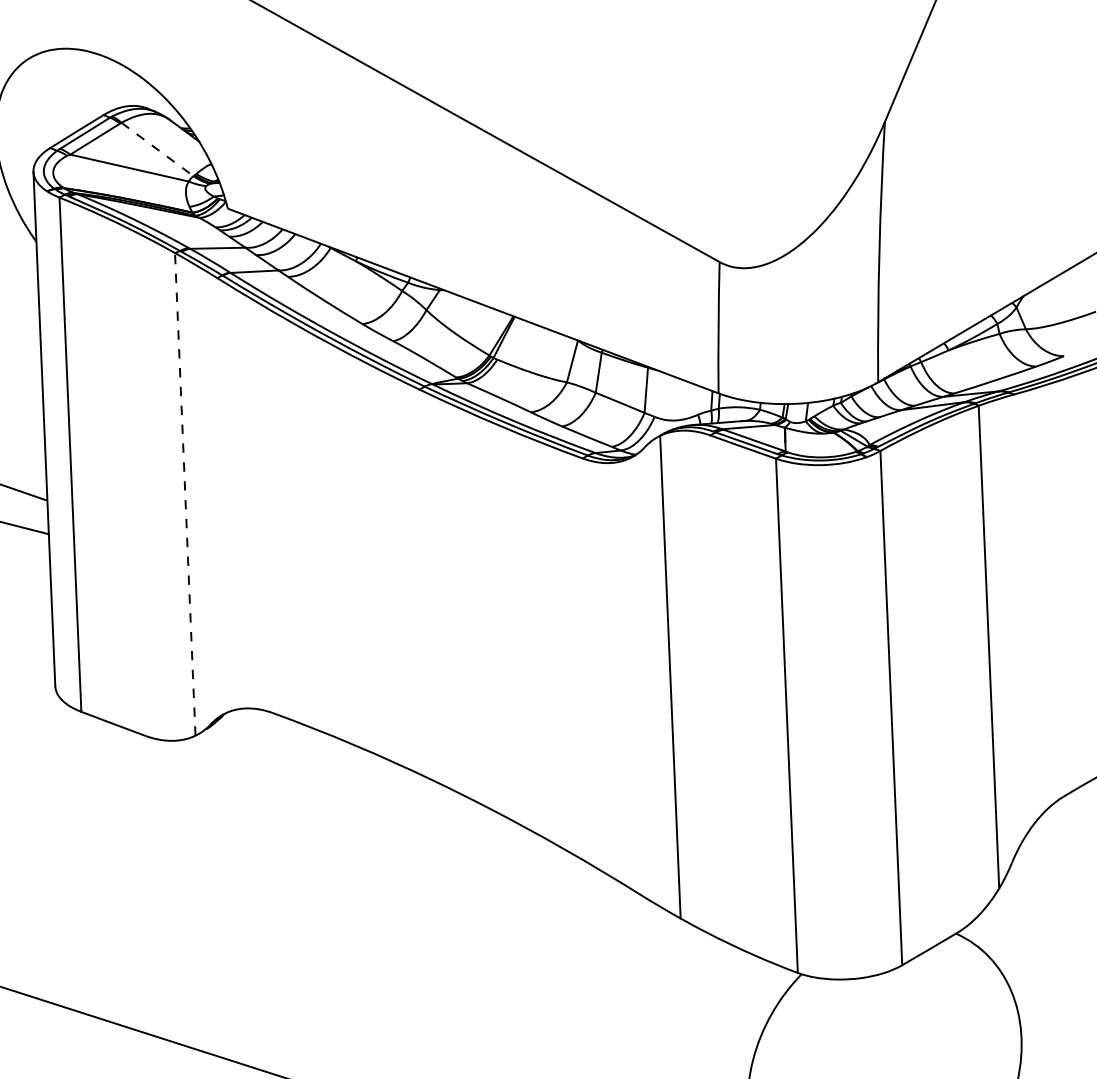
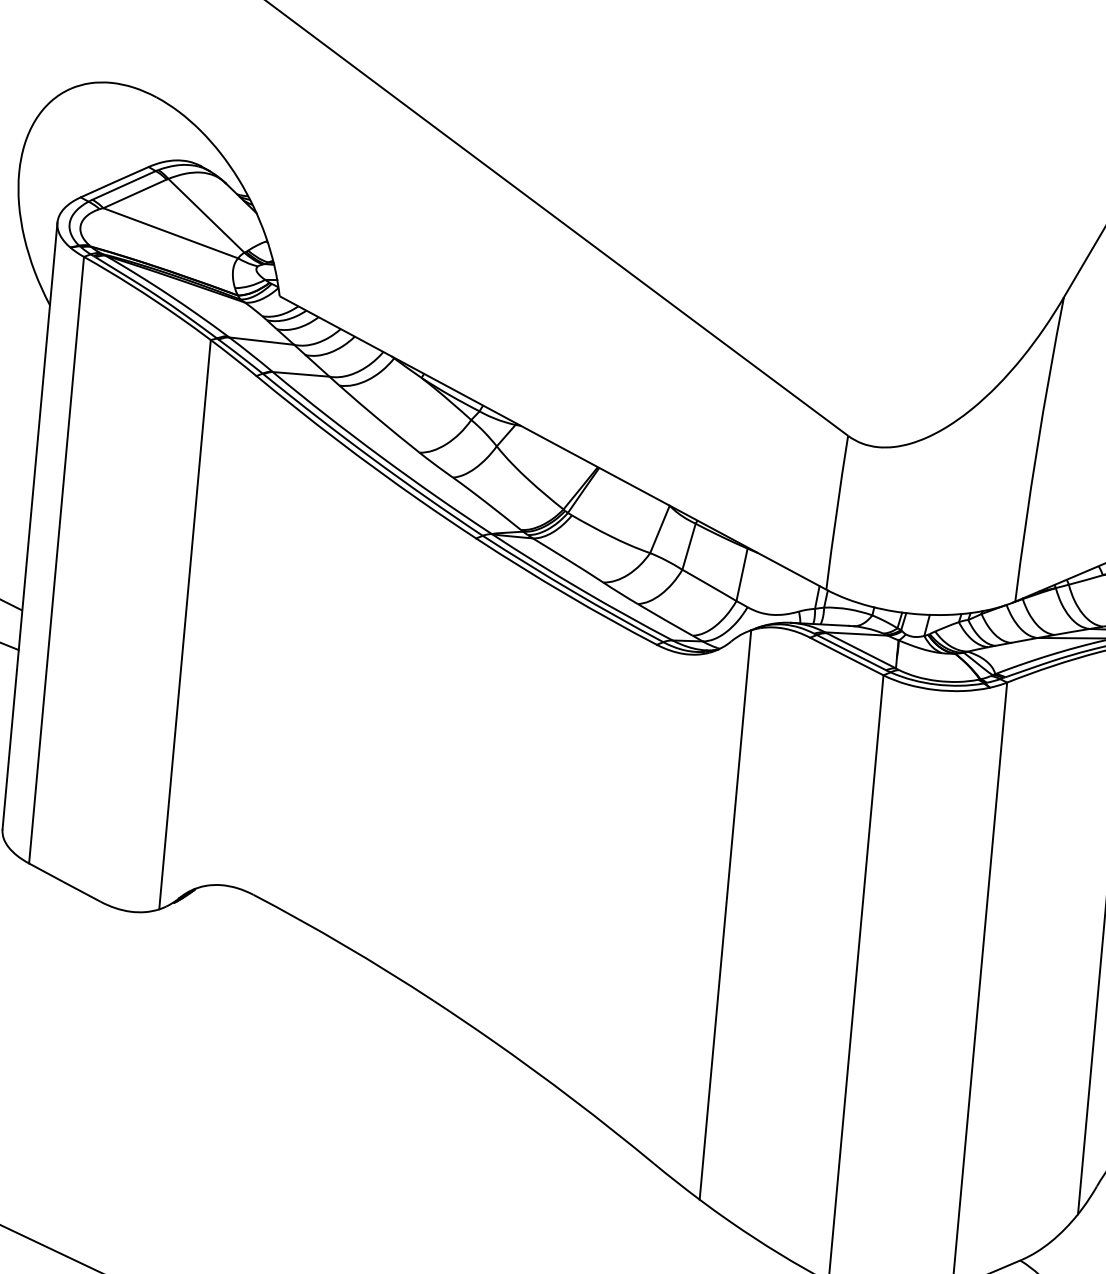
line: (157, 149) -> (206, 215), dashed -> solid
line: (185, 494) -> (185, 624), dashed -> solid

